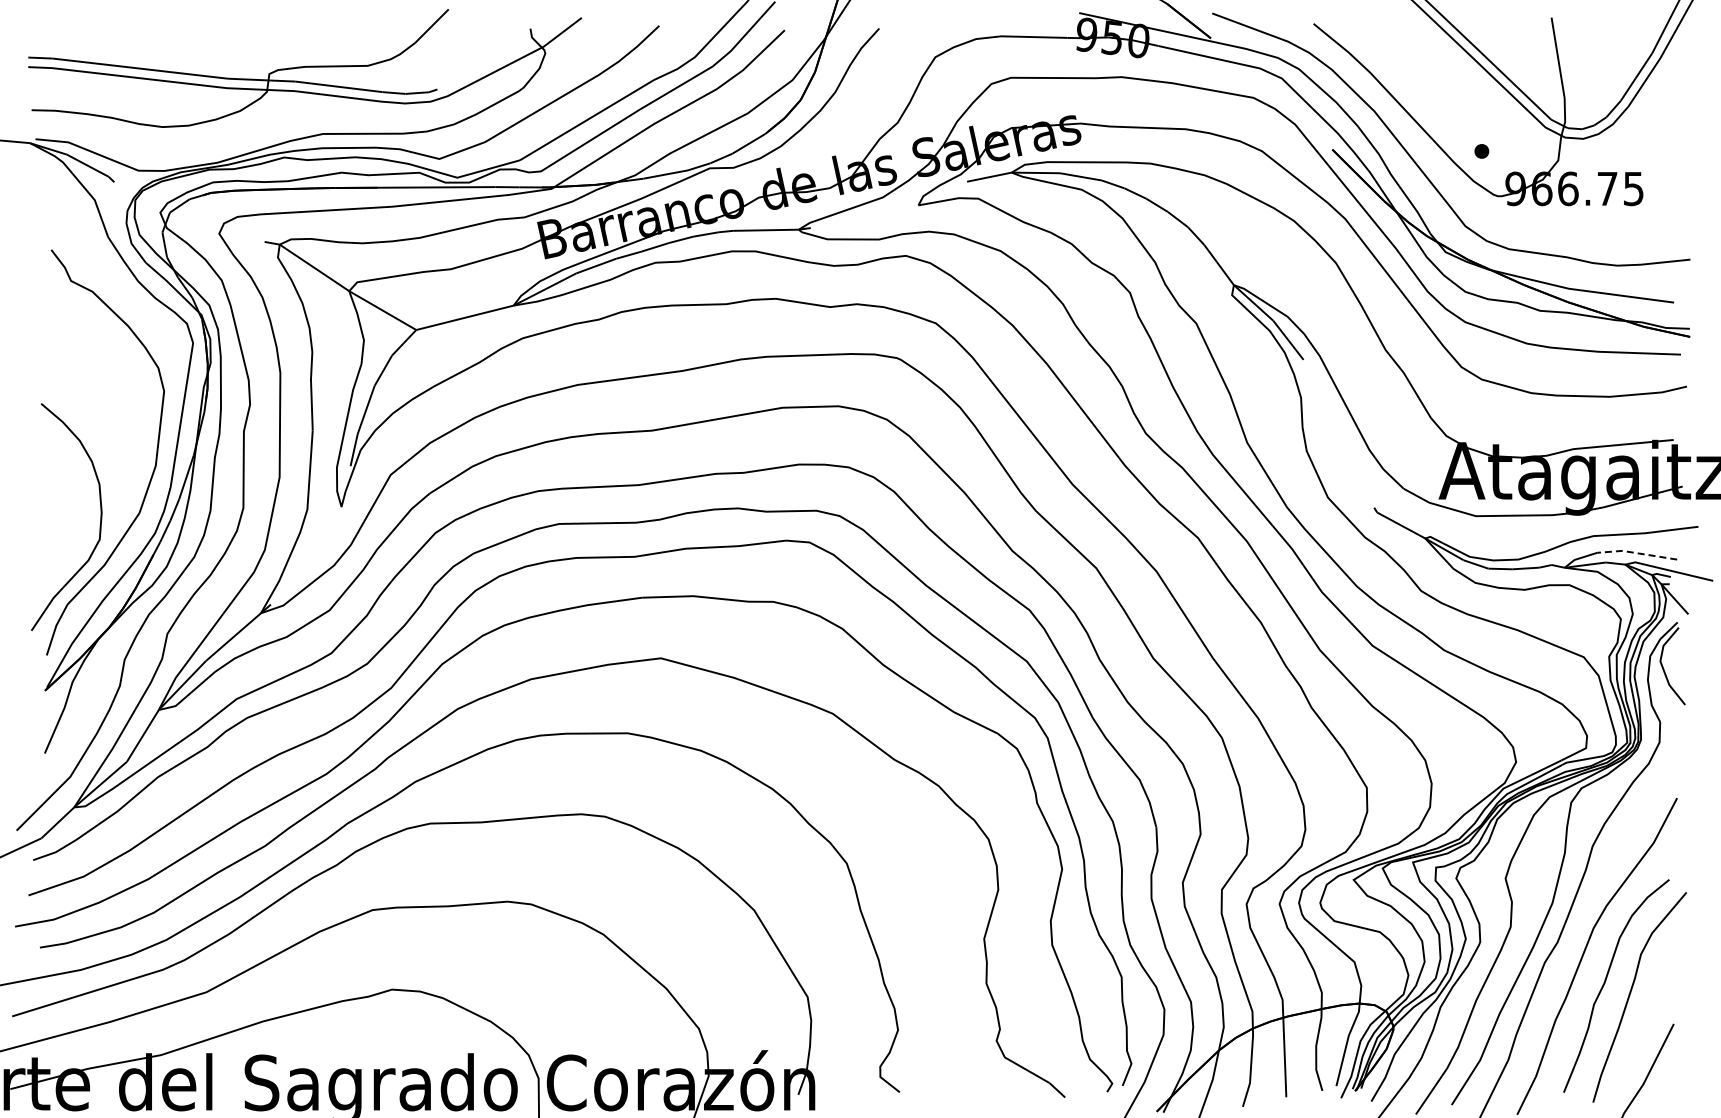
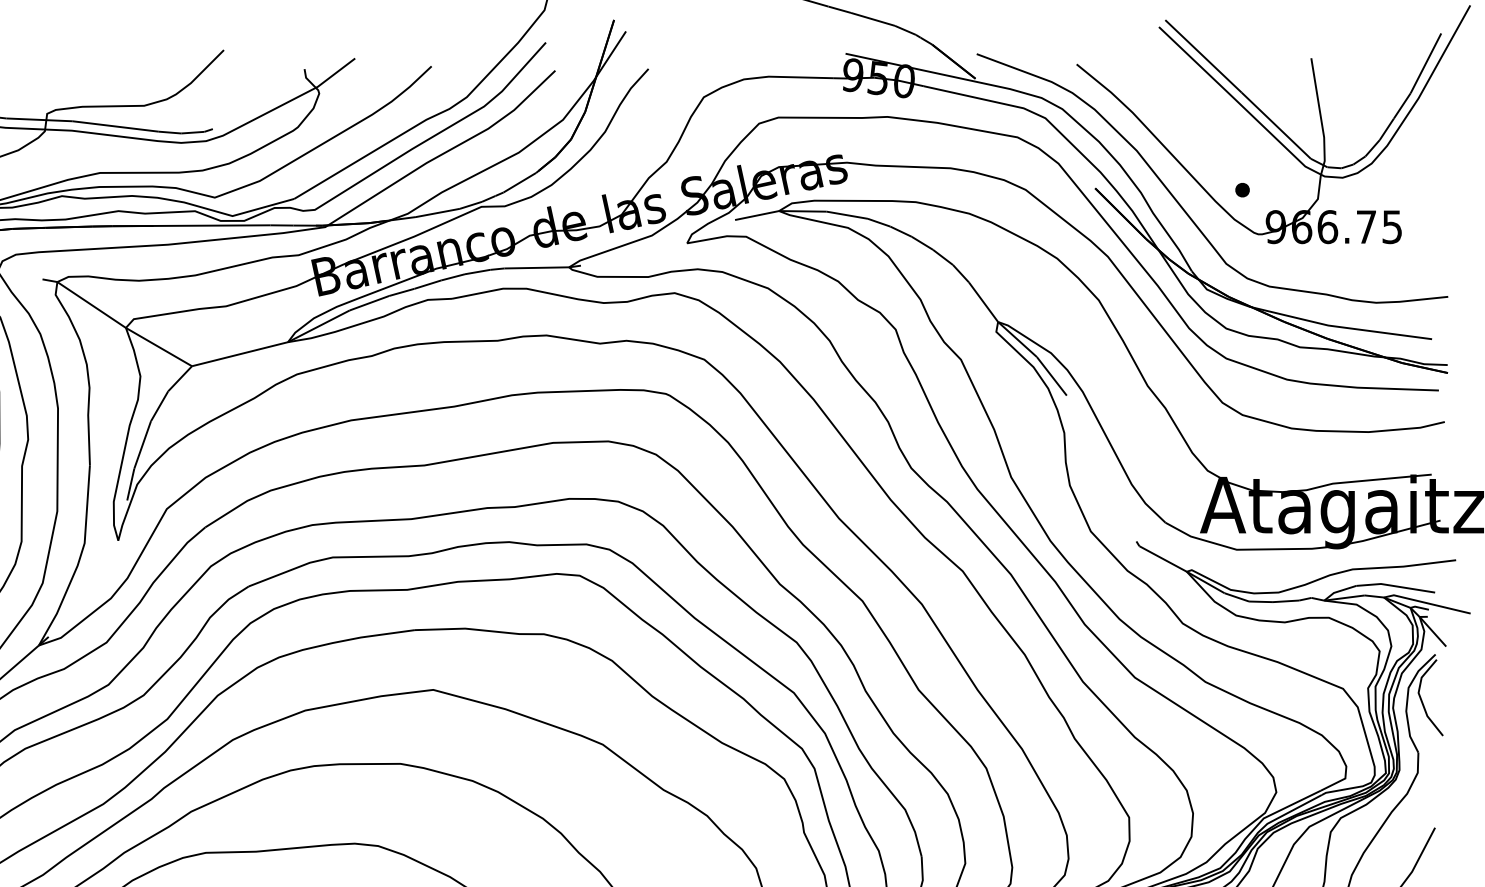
line: (1636, 553) -> (1395, 586), dashed -> solid

